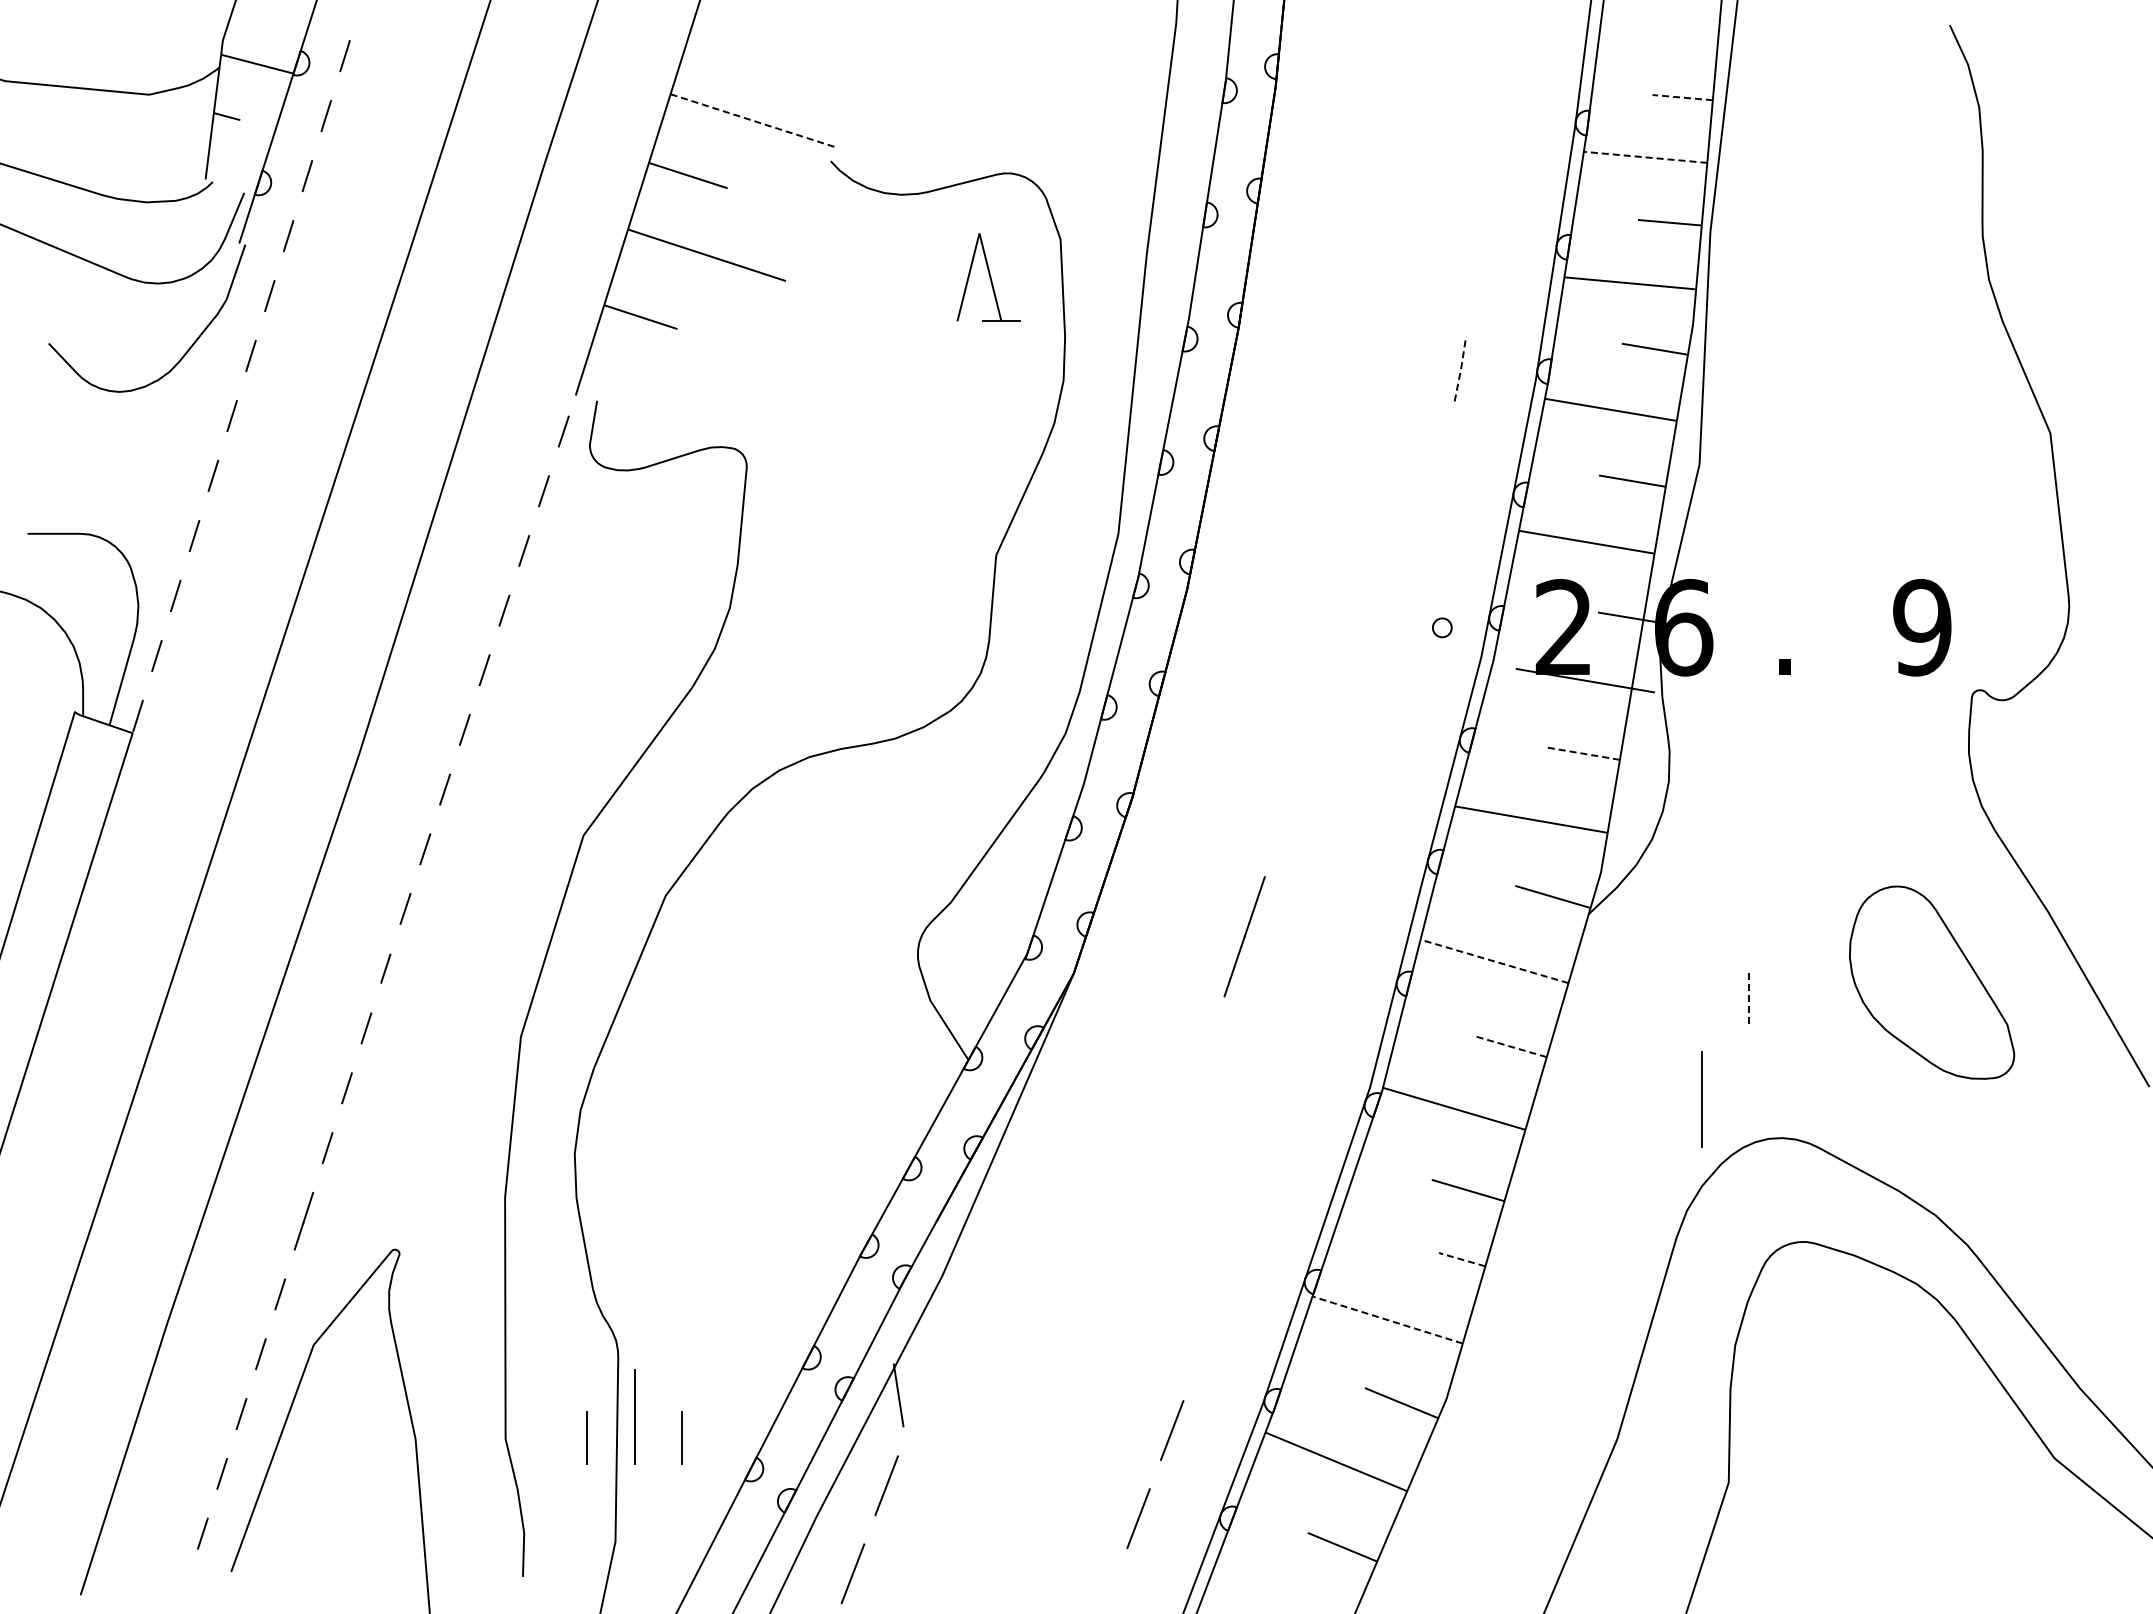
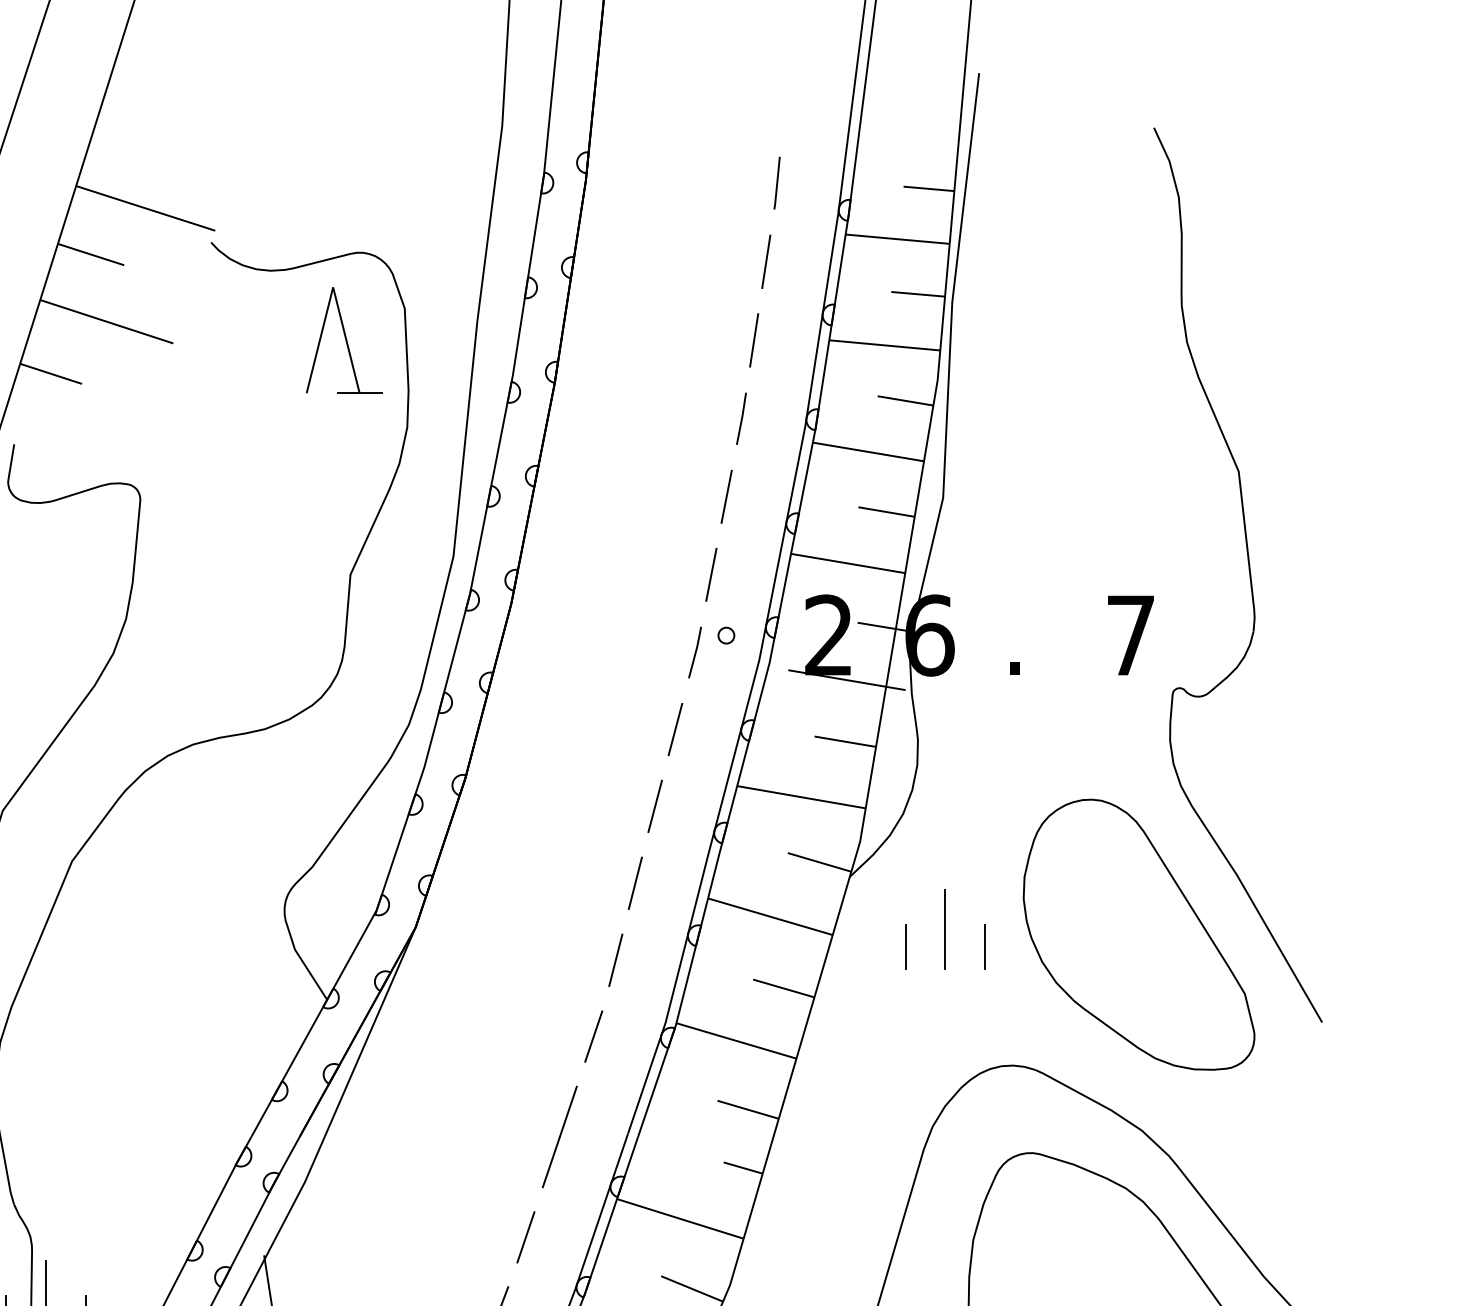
line: (1502, 90) -> (777, 182), added
line: (1682, 97) -> (928, 188), dashed -> solid
line: (753, 120) -> (146, 208), dashed -> solid
line: (1645, 157) -> (897, 239), dashed -> solid
line: (1489, 184) -> (766, 262), added
part: (988, 277) -> (344, 340), size x1.43
line: (1475, 277) -> (754, 340), added
line: (1460, 369) -> (741, 417), dashed -> solid
line: (1442, 462) -> (726, 496), added
line: (1424, 555) -> (711, 574), added
text: (1922, 627) -> (1131, 635), 9 -> 7
line: (1405, 647) -> (695, 652), added
line: (1381, 738) -> (675, 728), added
line: (1583, 753) -> (845, 741), dashed -> solid
line: (1357, 830) -> (654, 806), added
line: (1334, 921) -> (635, 883), added
line: (1244, 936) -> (559, 1136), moved
line: (1494, 961) -> (770, 916), dashed -> solid
part: (1931, 982) -> (1138, 934), size x1.67
line: (1654, 996) -> (905, 946), added
line: (1749, 996) -> (985, 946), dashed -> solid
line: (1310, 1012) -> (615, 959), added
line: (1510, 1046) -> (783, 988), dashed -> solid
line: (1701, 1099) -> (944, 929), moved
line: (1284, 1103) -> (593, 1036), added
line: (1461, 1259) -> (742, 1167), dashed -> solid
line: (1387, 1320) -> (680, 1219), dashed -> solid
line: (1204, 1341) -> (526, 1236), added

